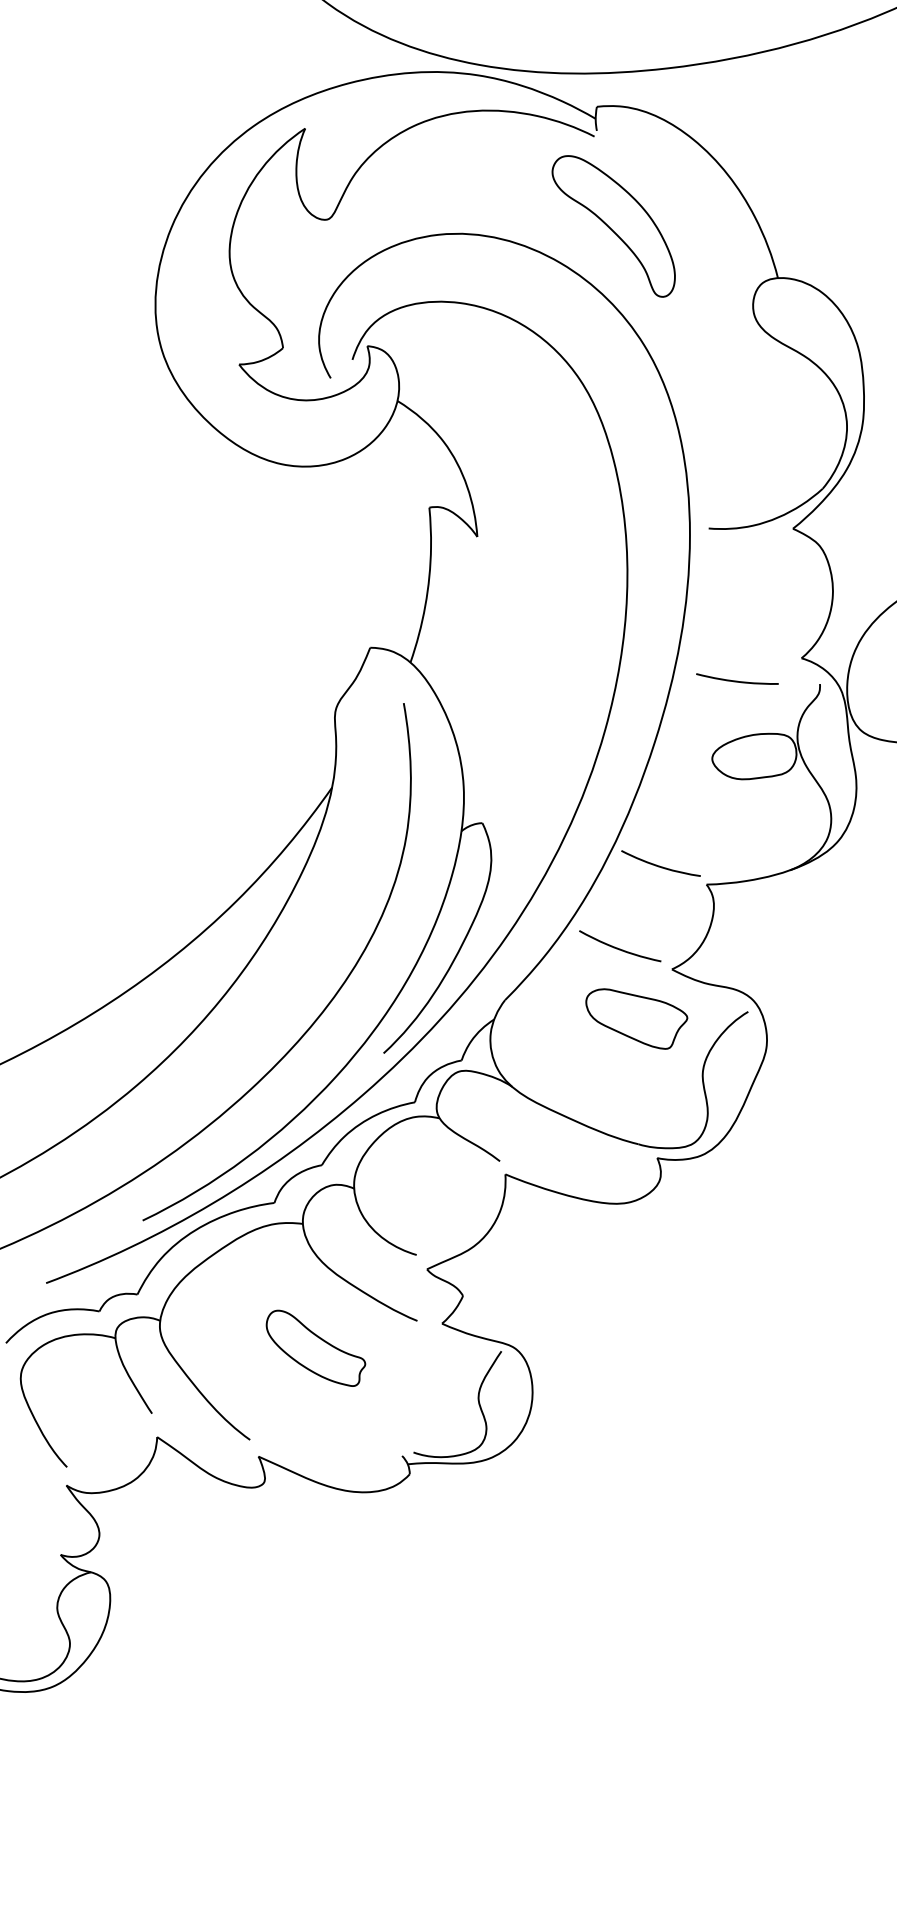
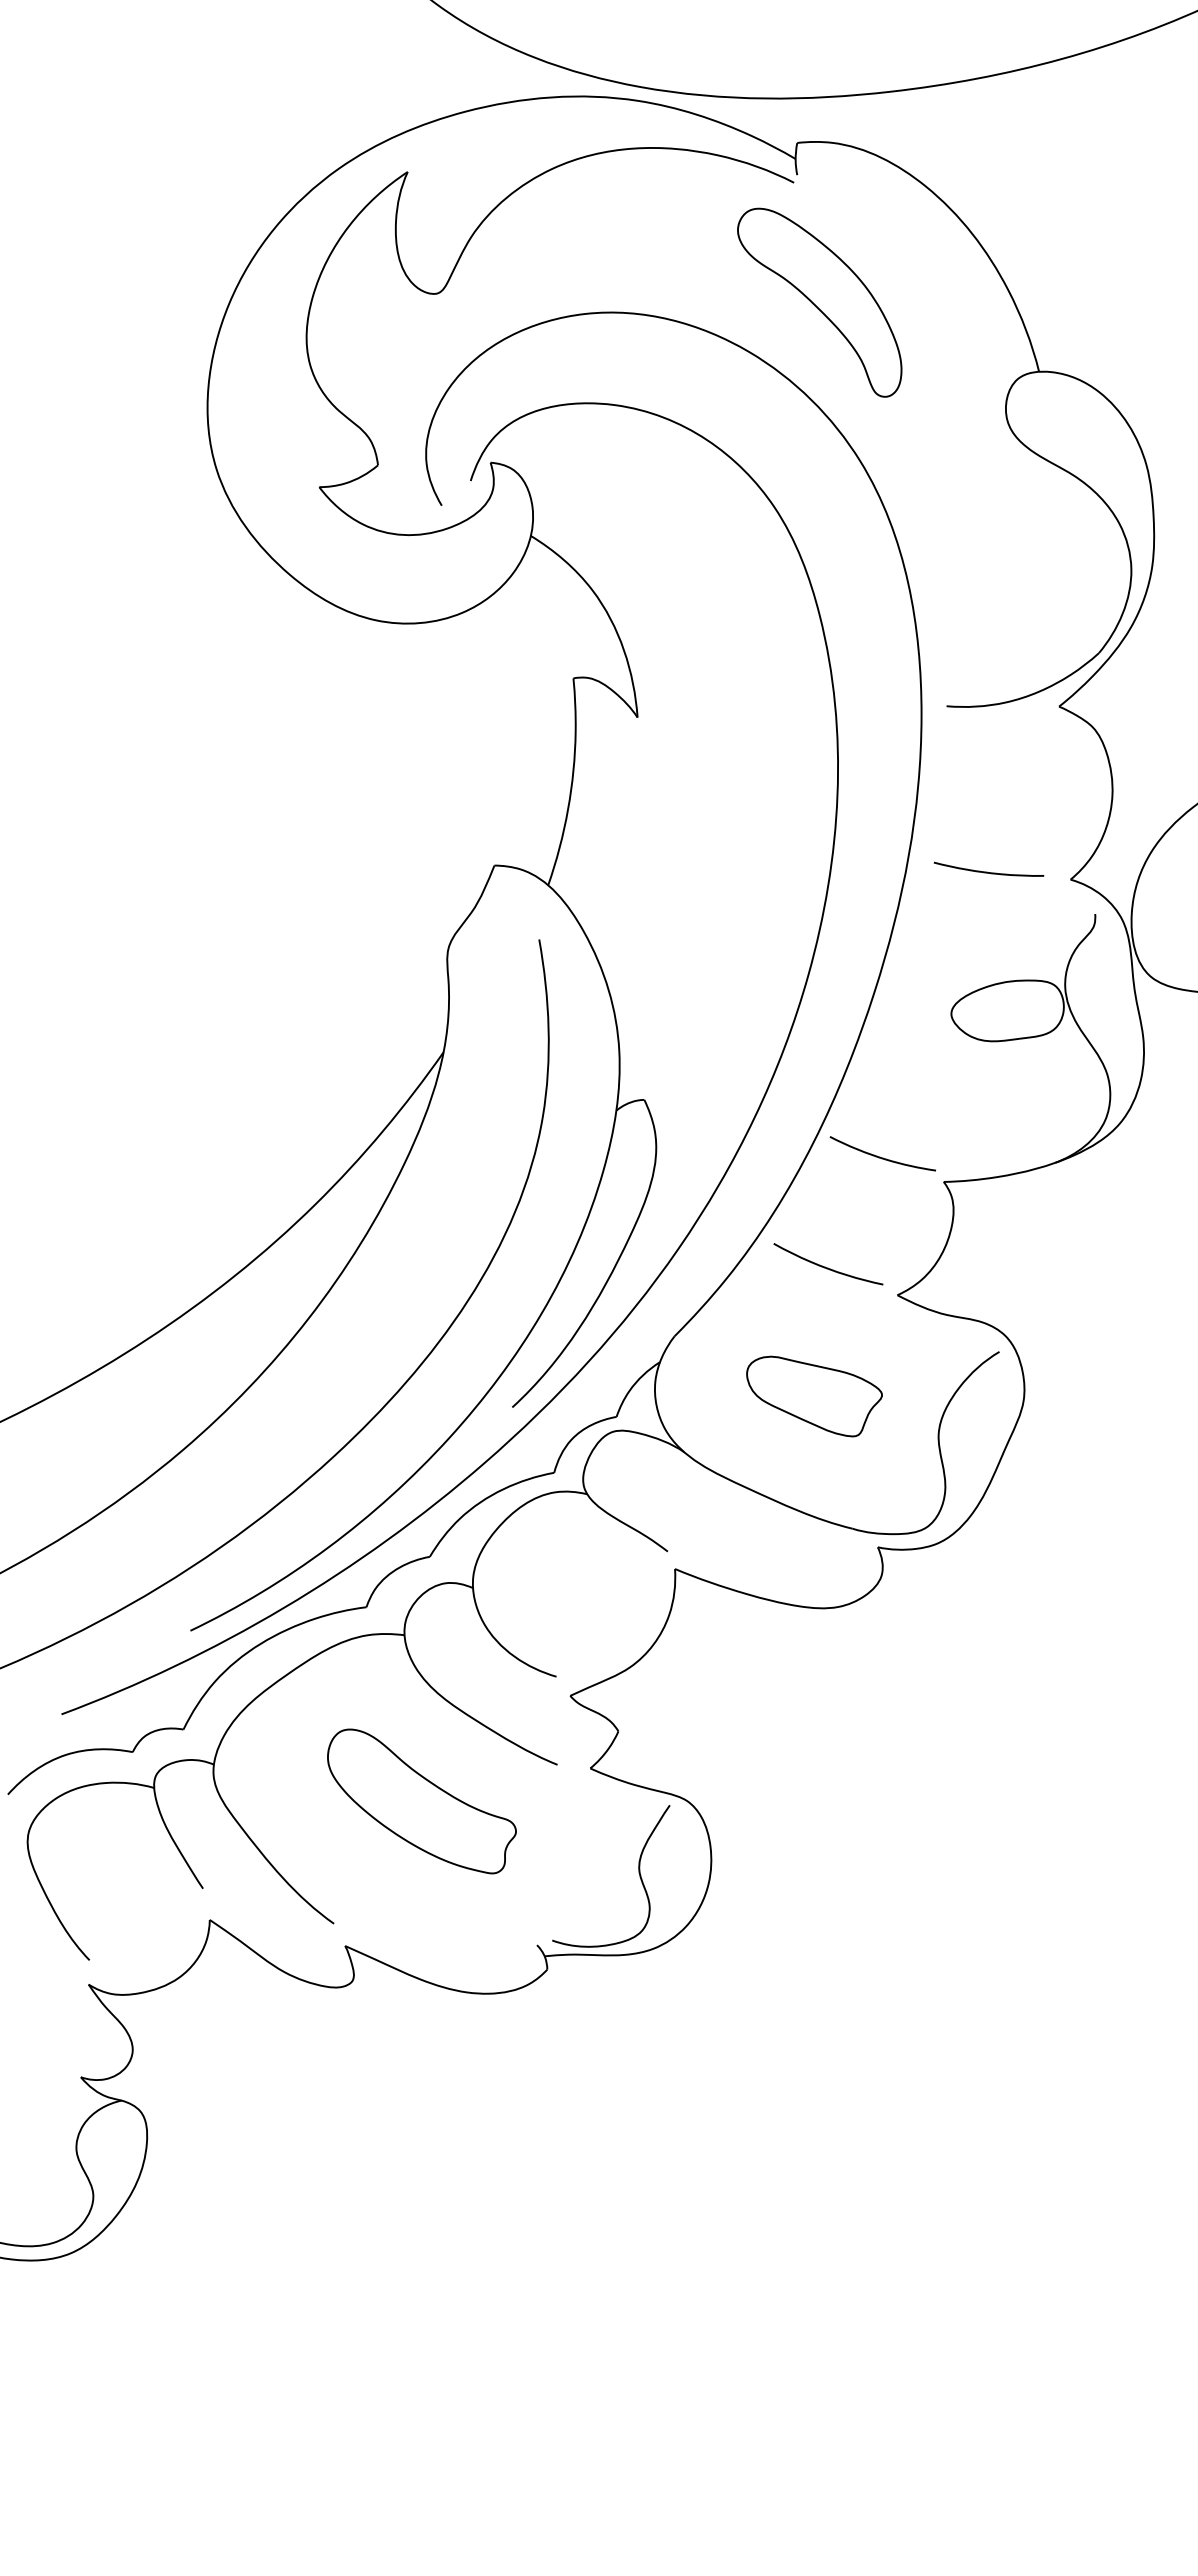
curve: (736, 680) -> (987, 871), moved
part: (636, 1019) -> (814, 1396), moved
part: (315, 1348) -> (421, 1801), size x1.43

